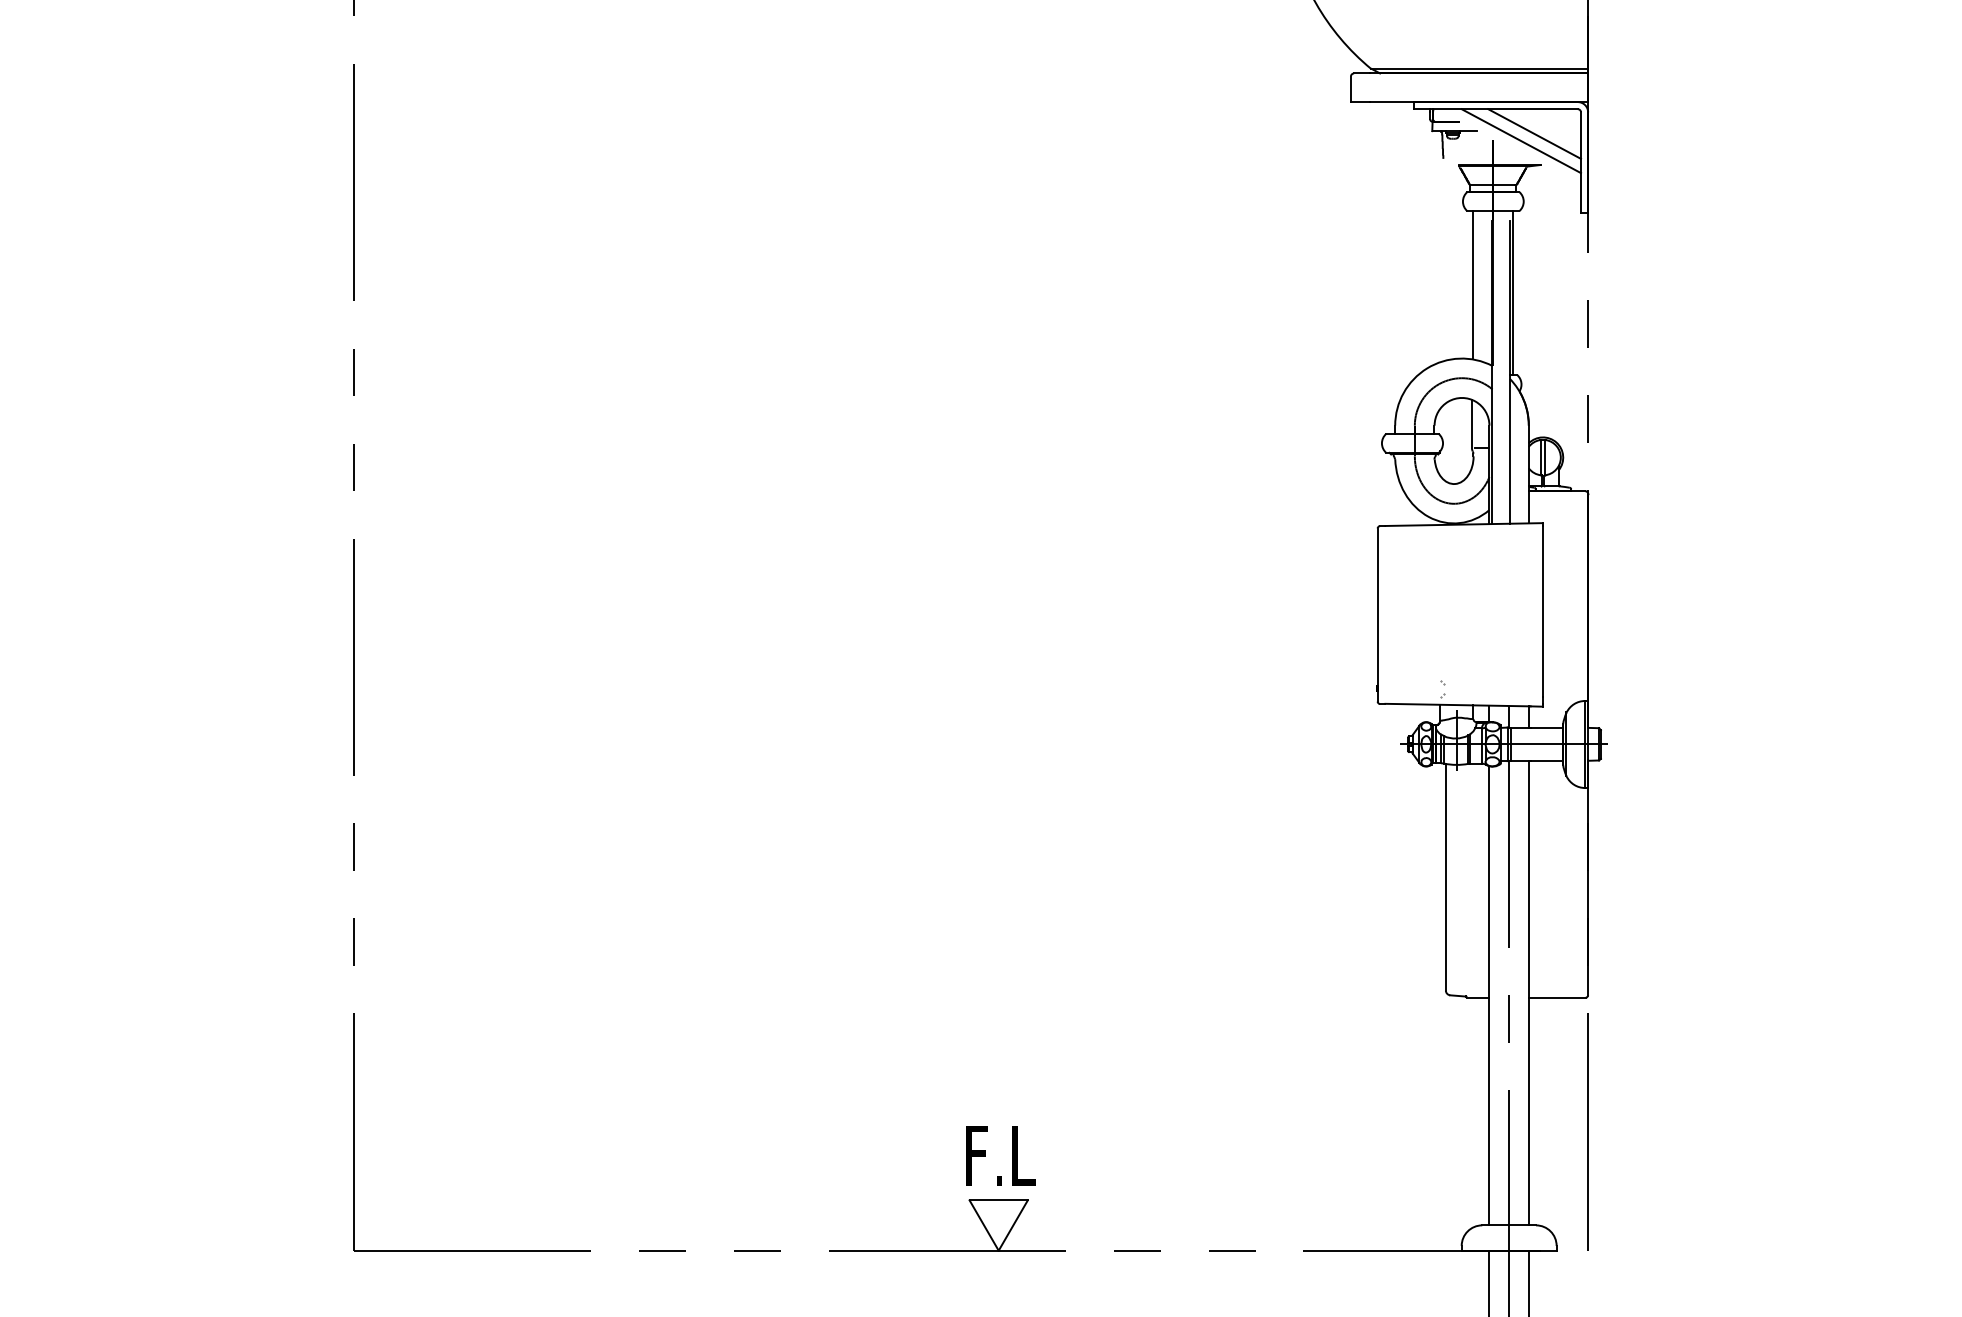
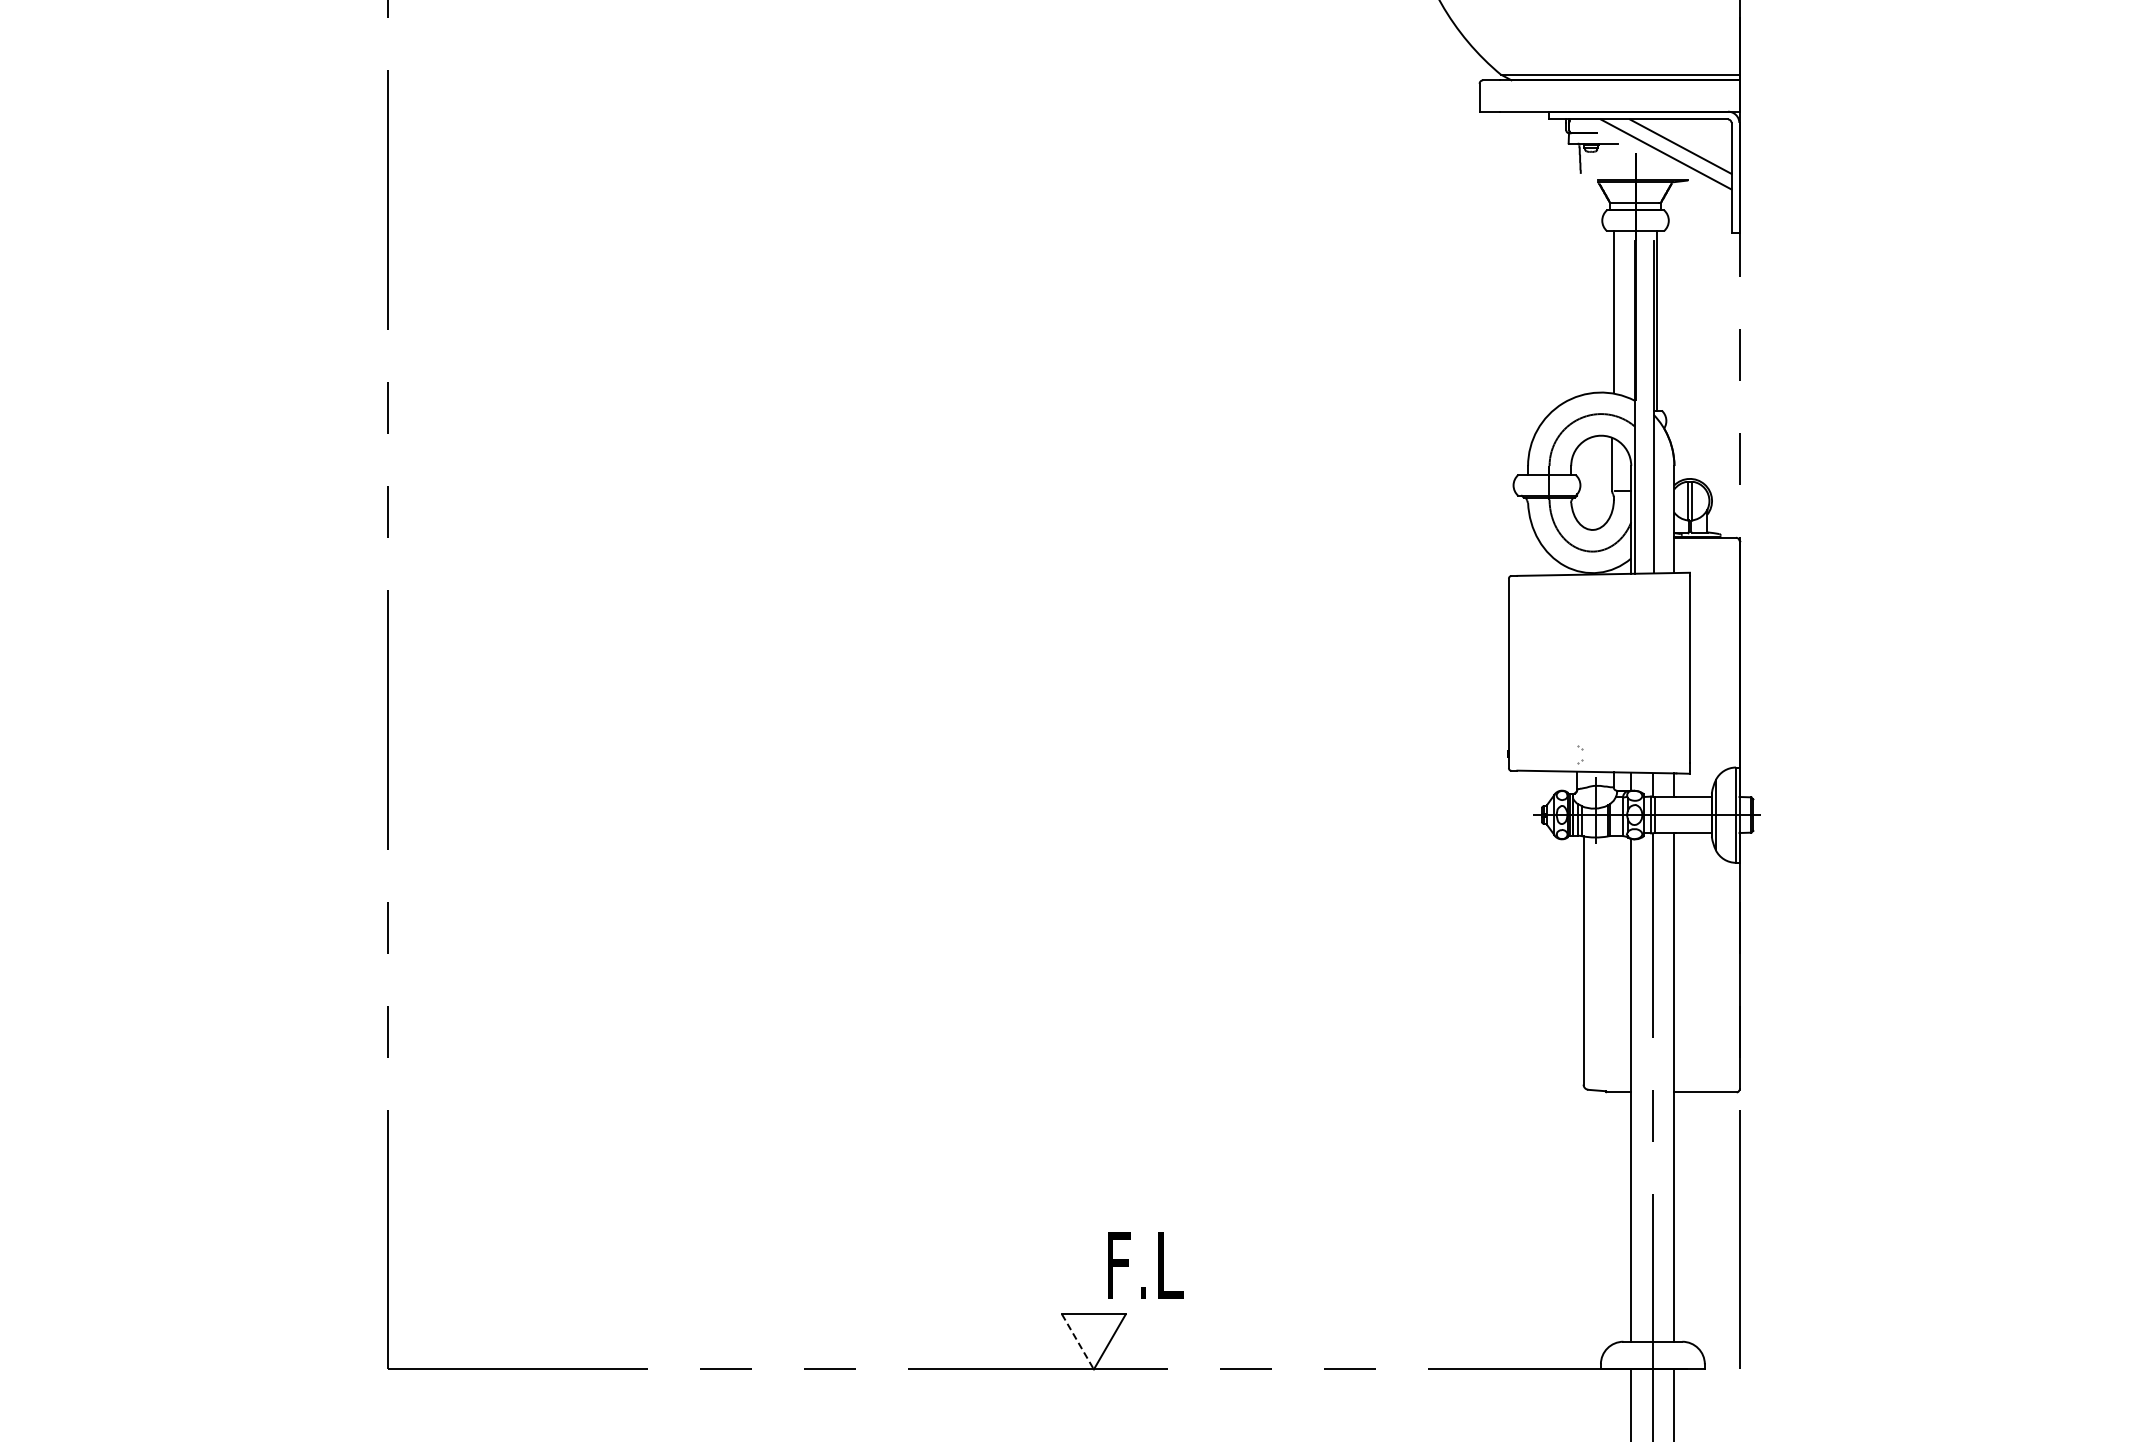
text: (1001, 1155) -> (1145, 1265), moved
line: (983, 1225) -> (1077, 1341), solid -> dashed

